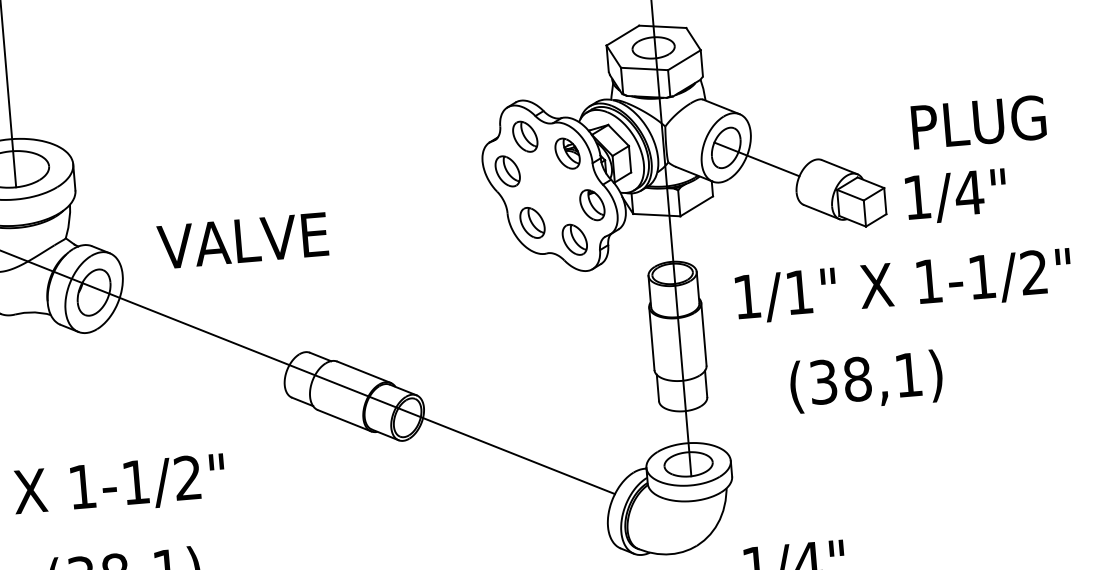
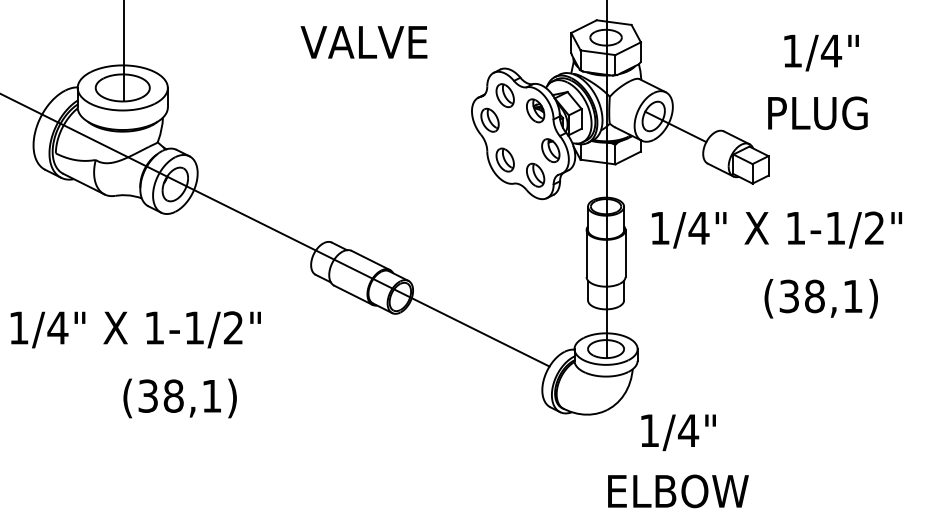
text: (978, 121) -> (817, 112), moved
text: (956, 197) -> (821, 53), moved
text: (242, 241) -> (363, 42), moved
text: (798, 292) -> (698, 228), 1/1" -> 1/4"
text: (865, 381) -> (820, 298), moved

